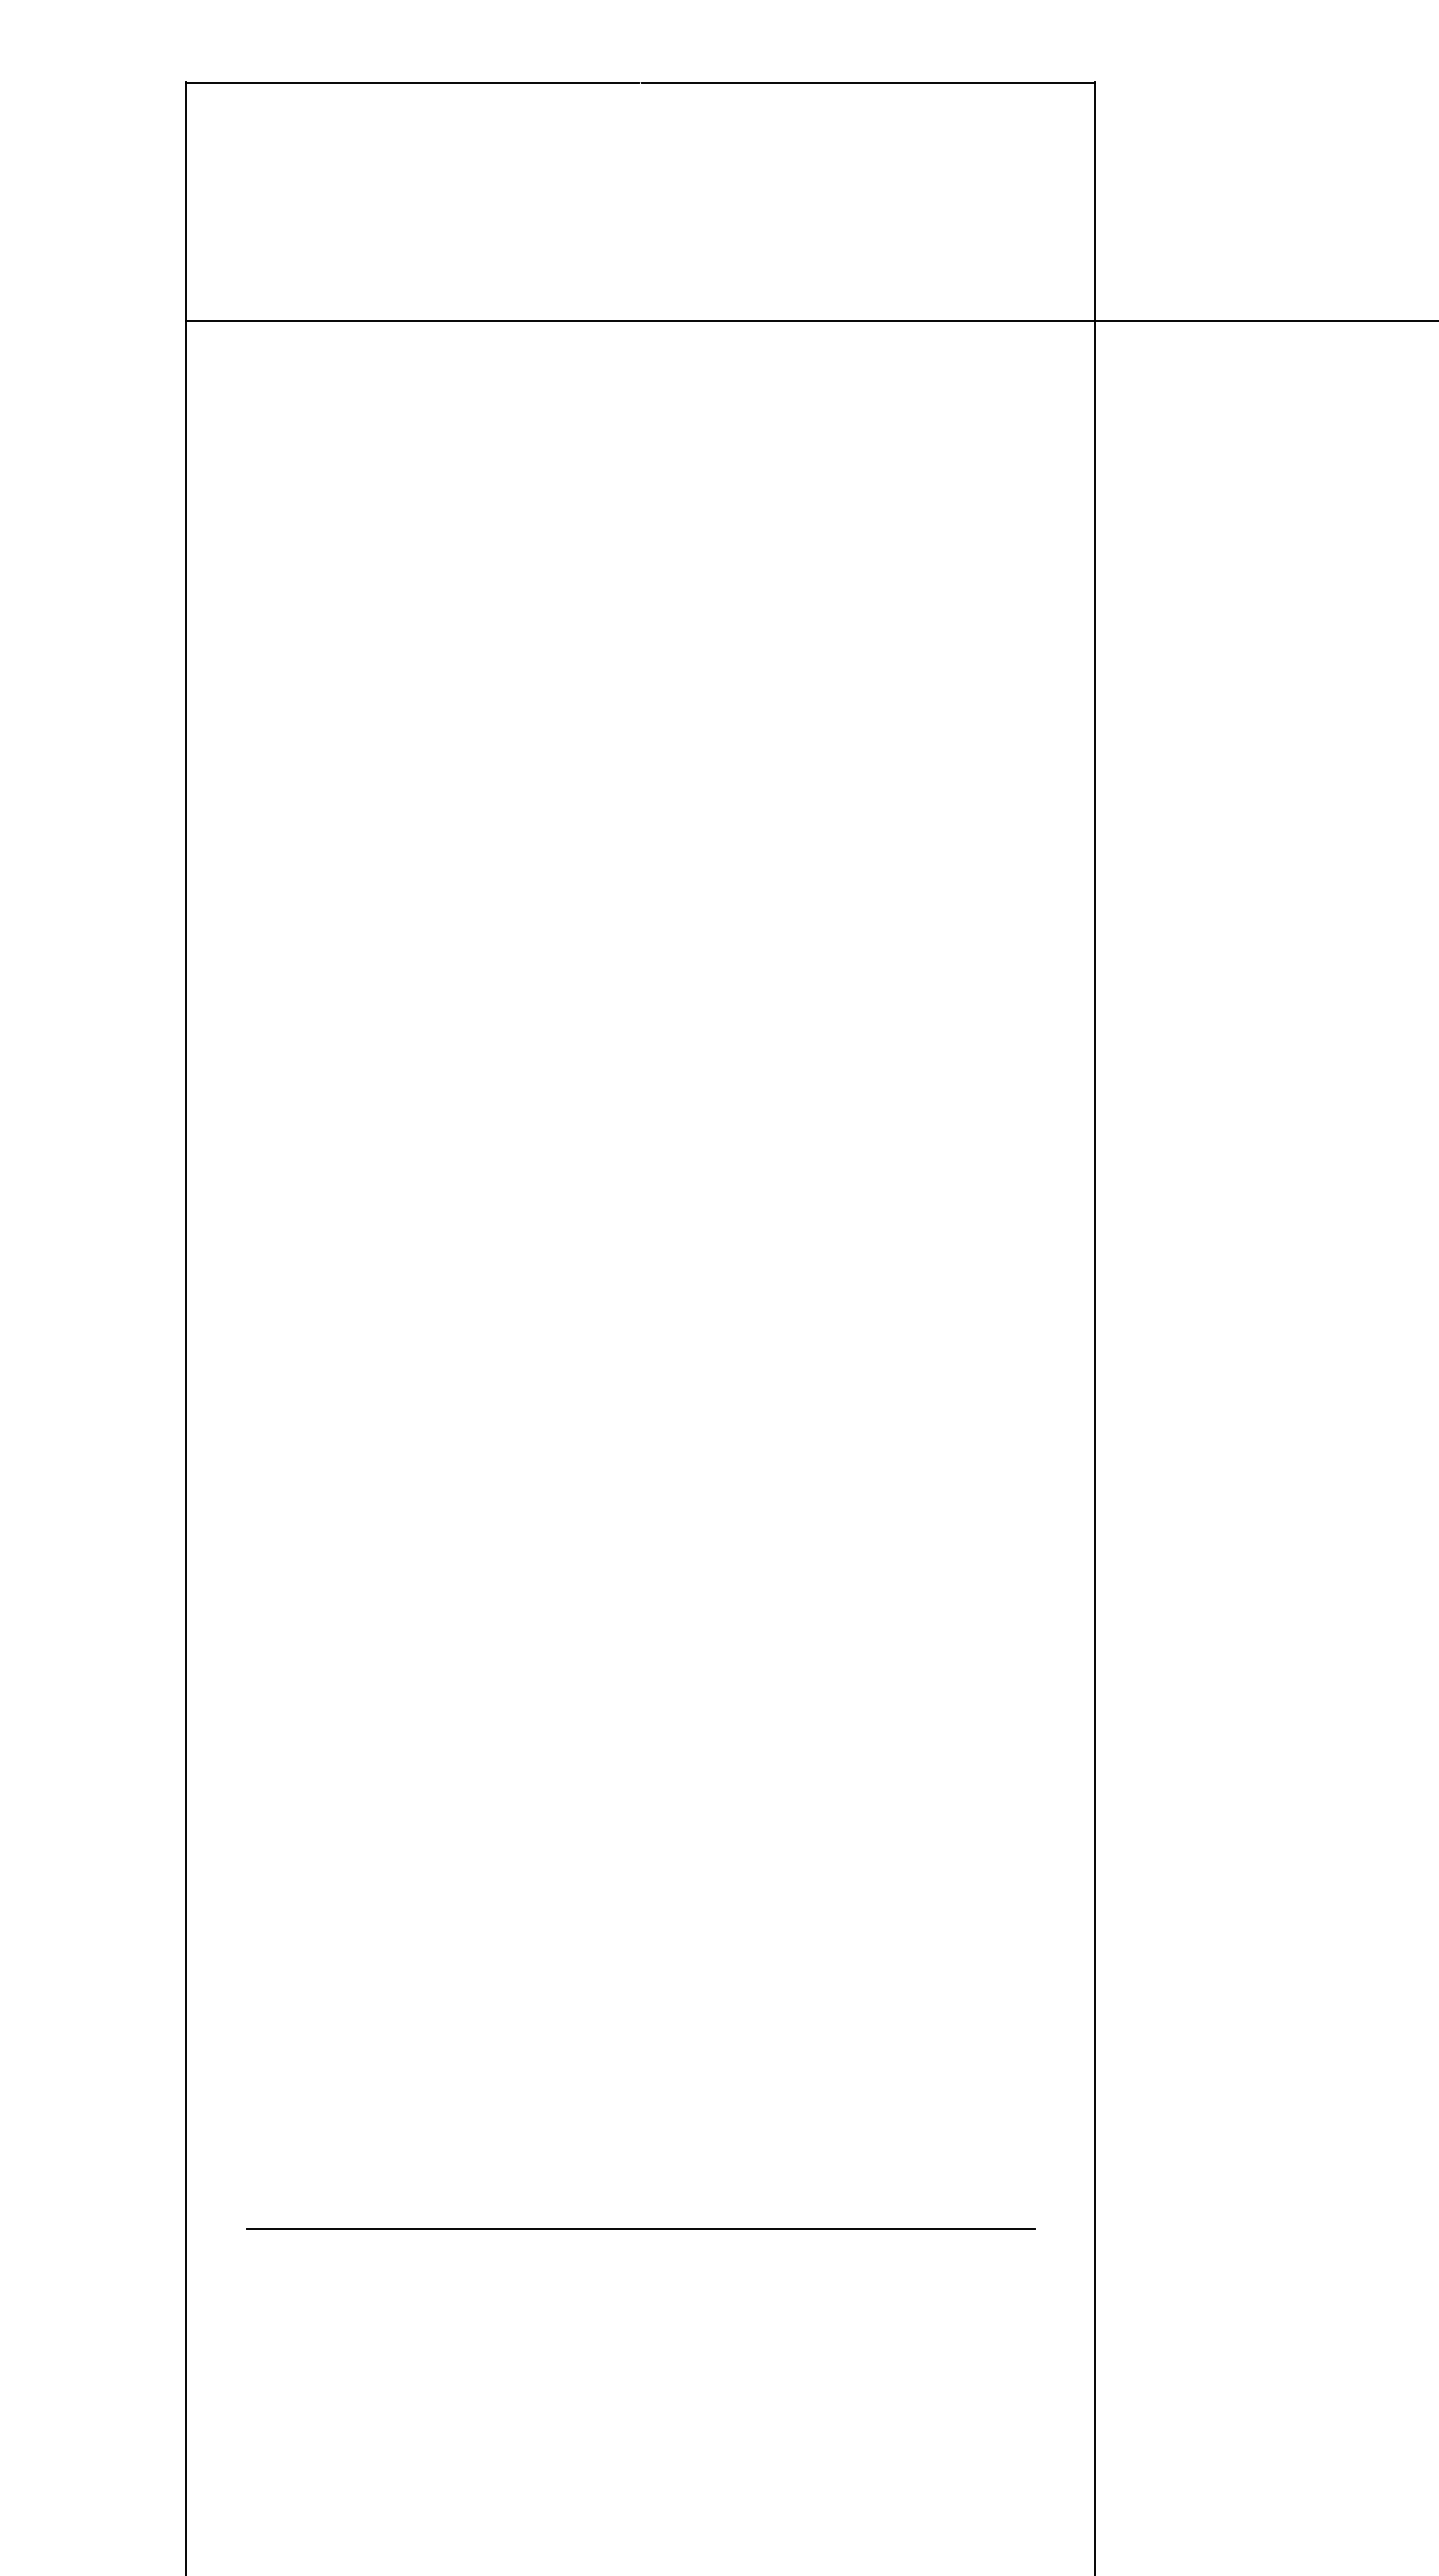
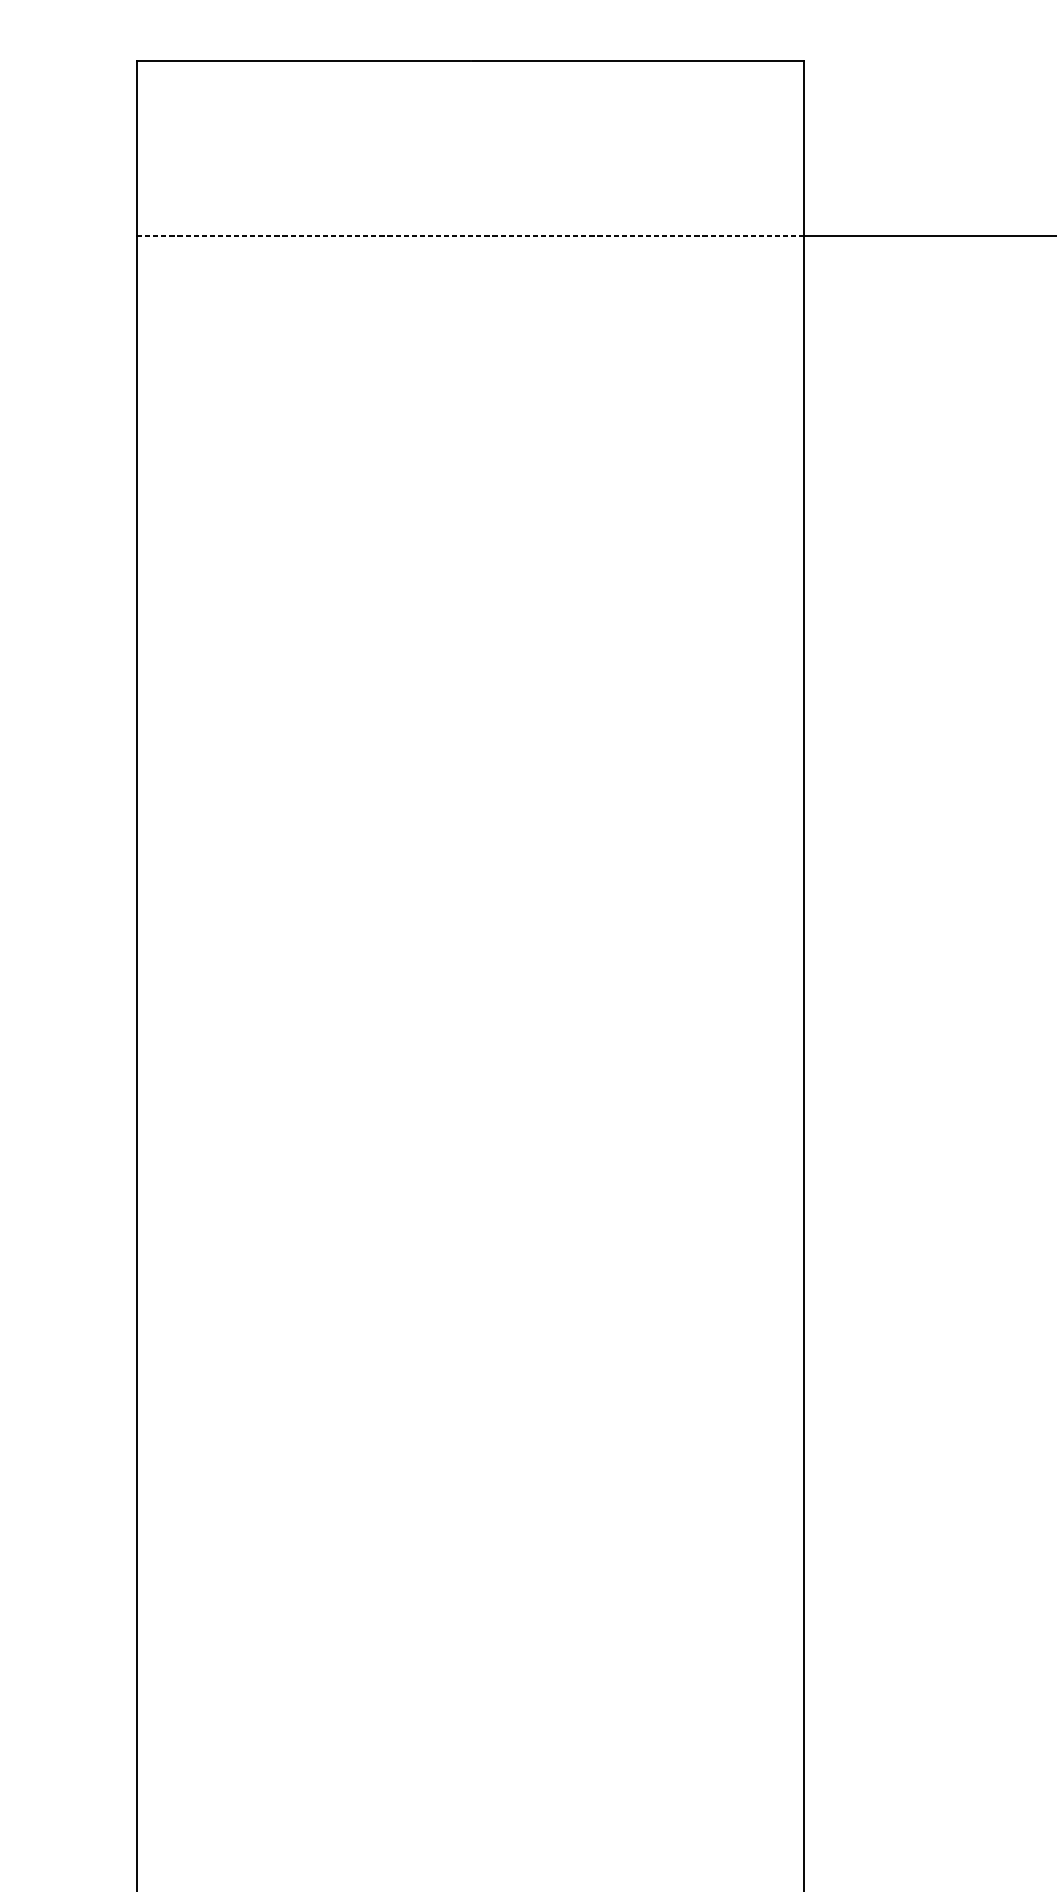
line: (641, 321) -> (471, 236), solid -> dashed
line: (640, 2228) -> (470, 1636), removed

